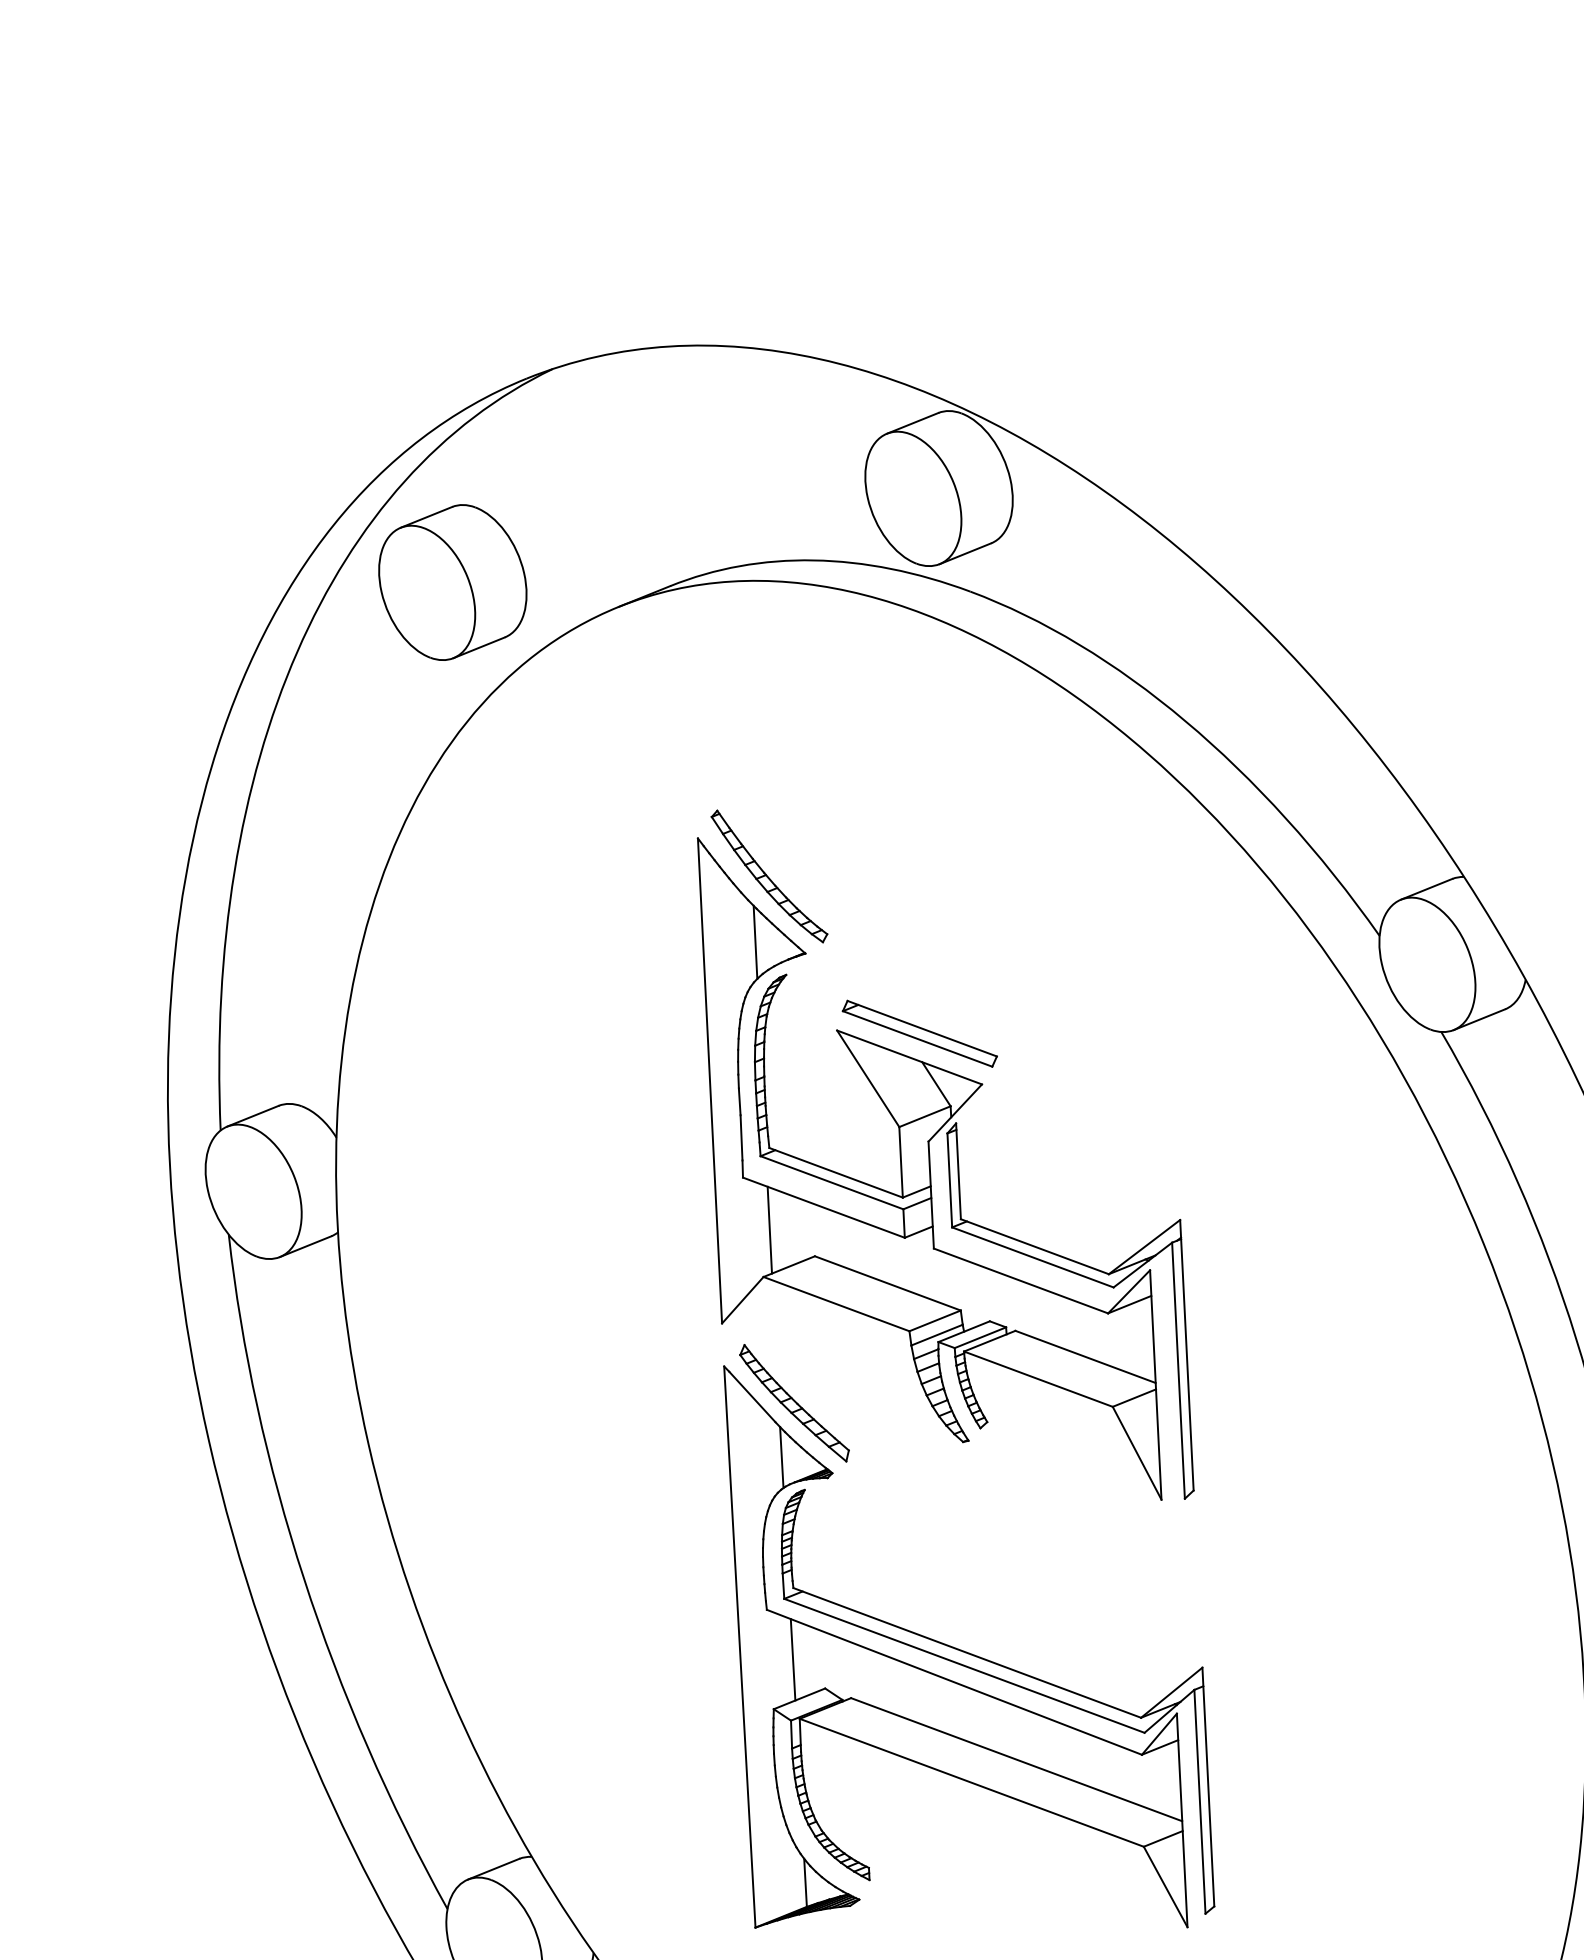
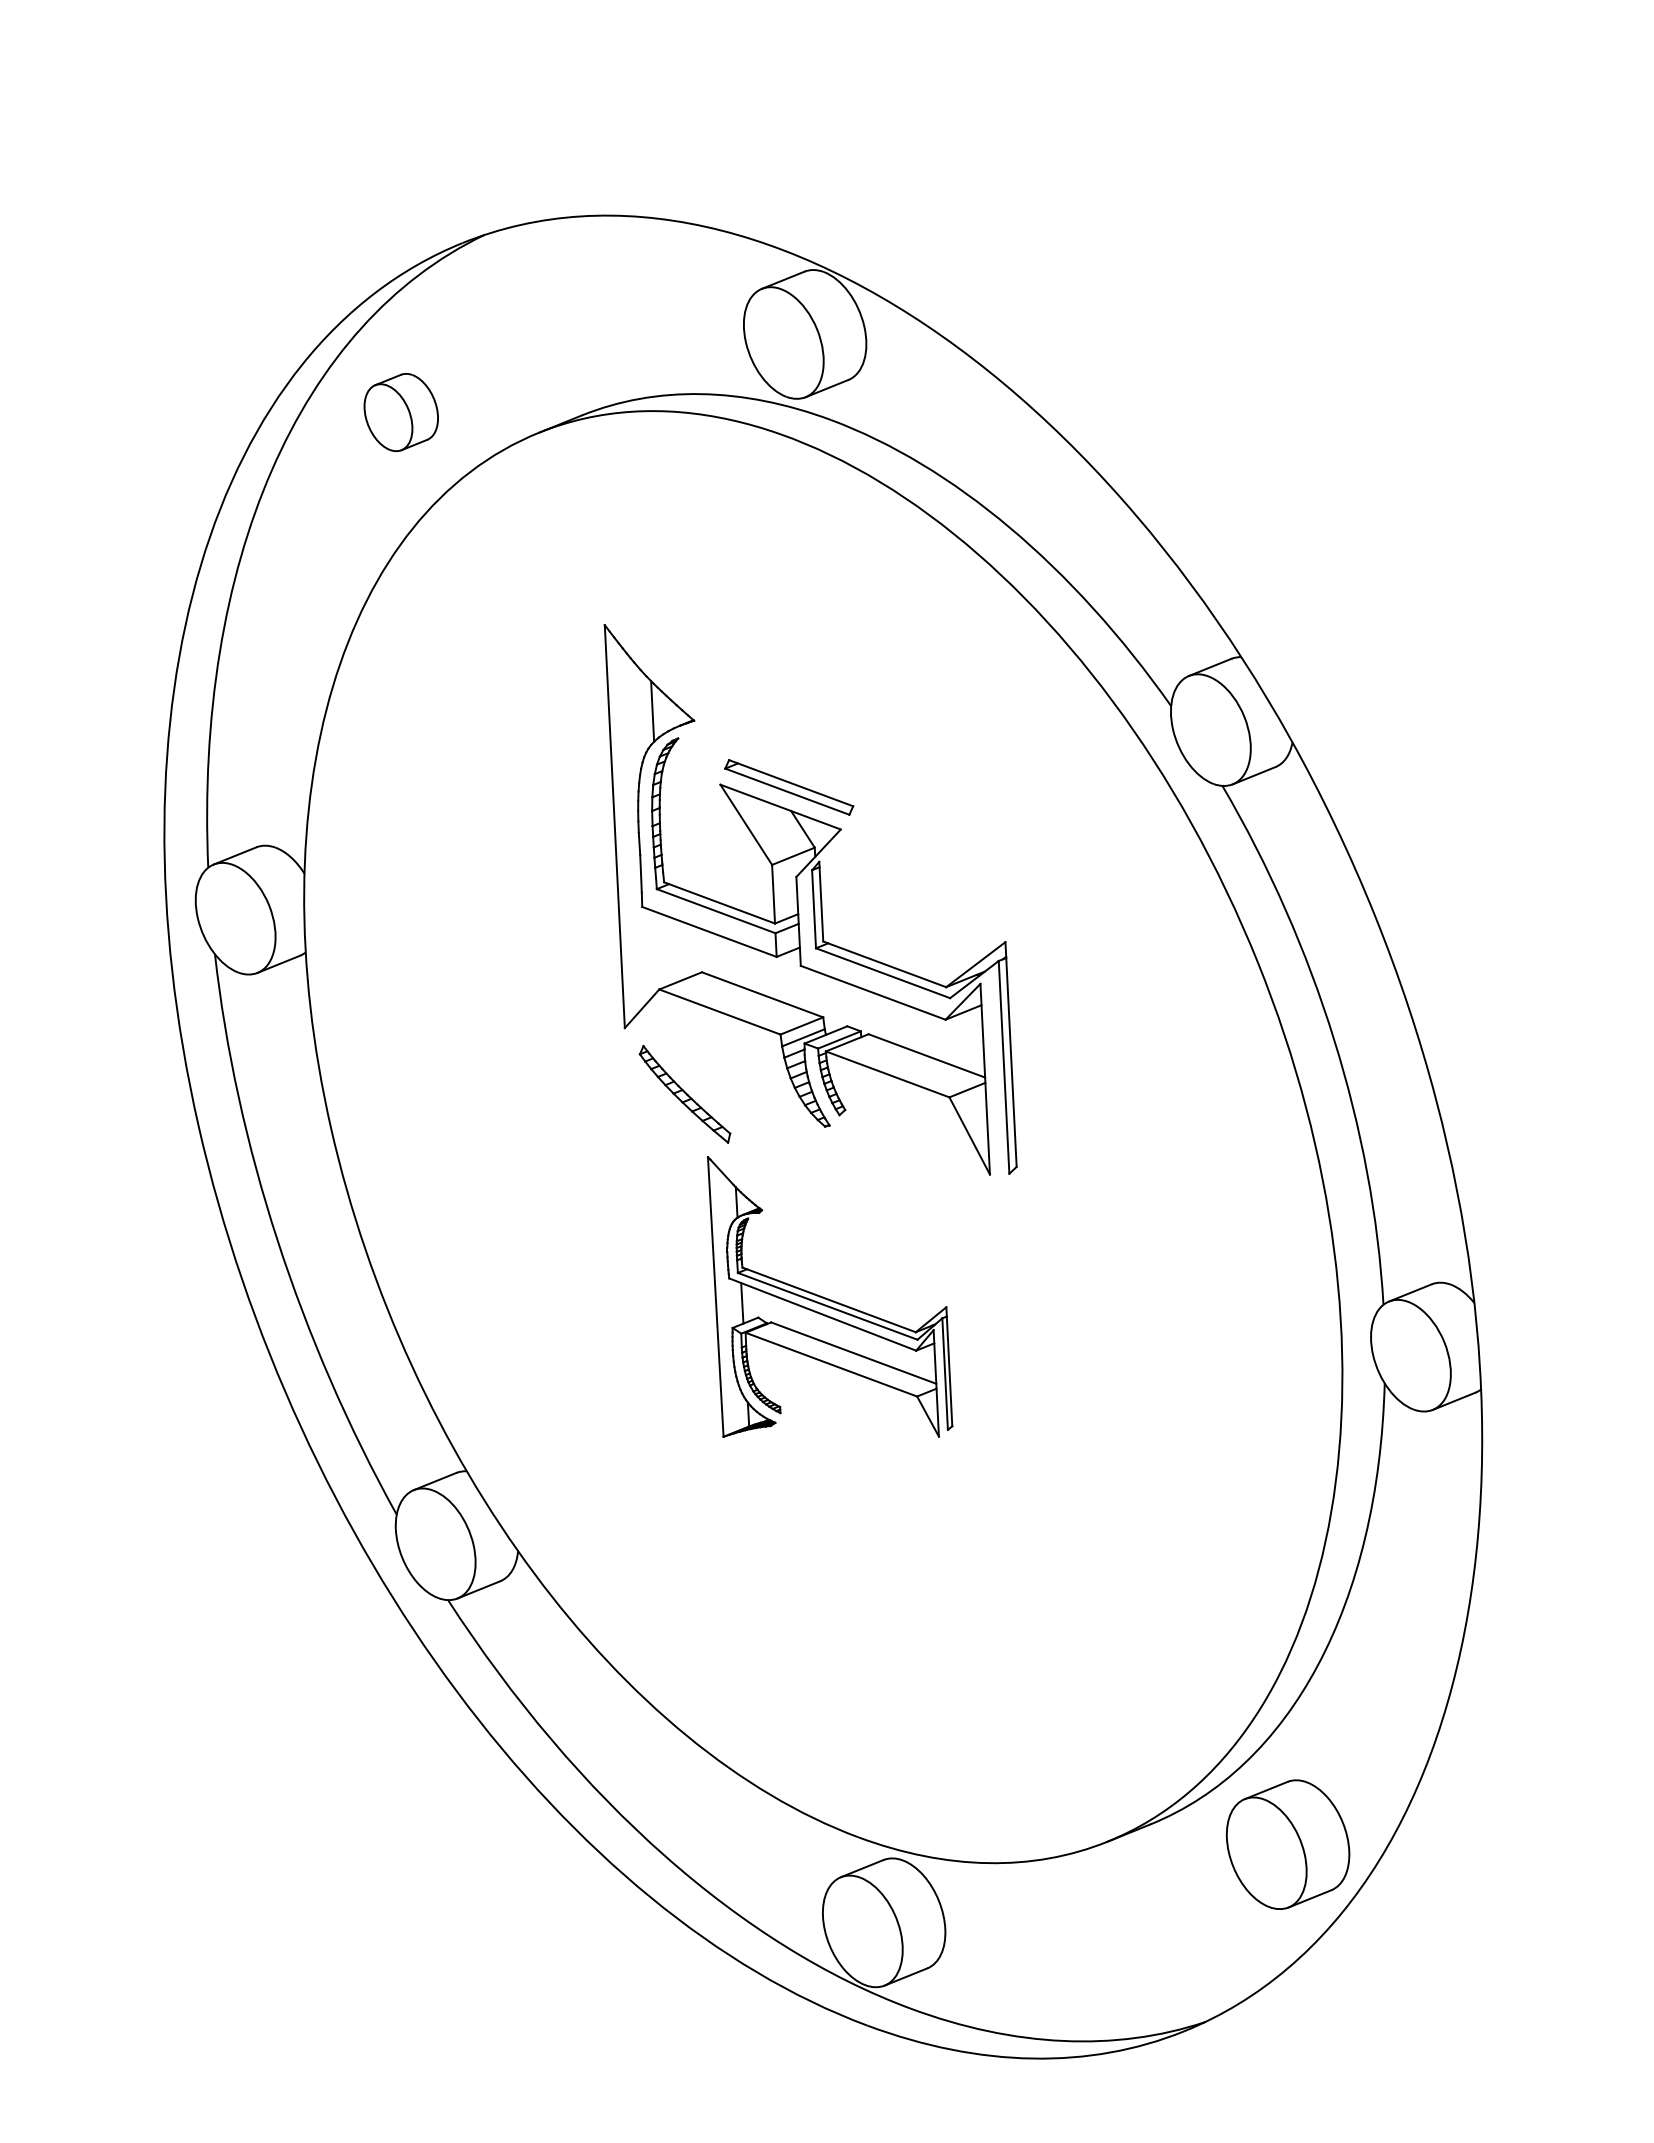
part: (453, 582) -> (401, 412), size x0.6
part: (769, 876) -> (664, 656), removed
line: (769, 1230) -> (664, 950), removed
part: (968, 1646) -> (829, 1296), size x0.6

